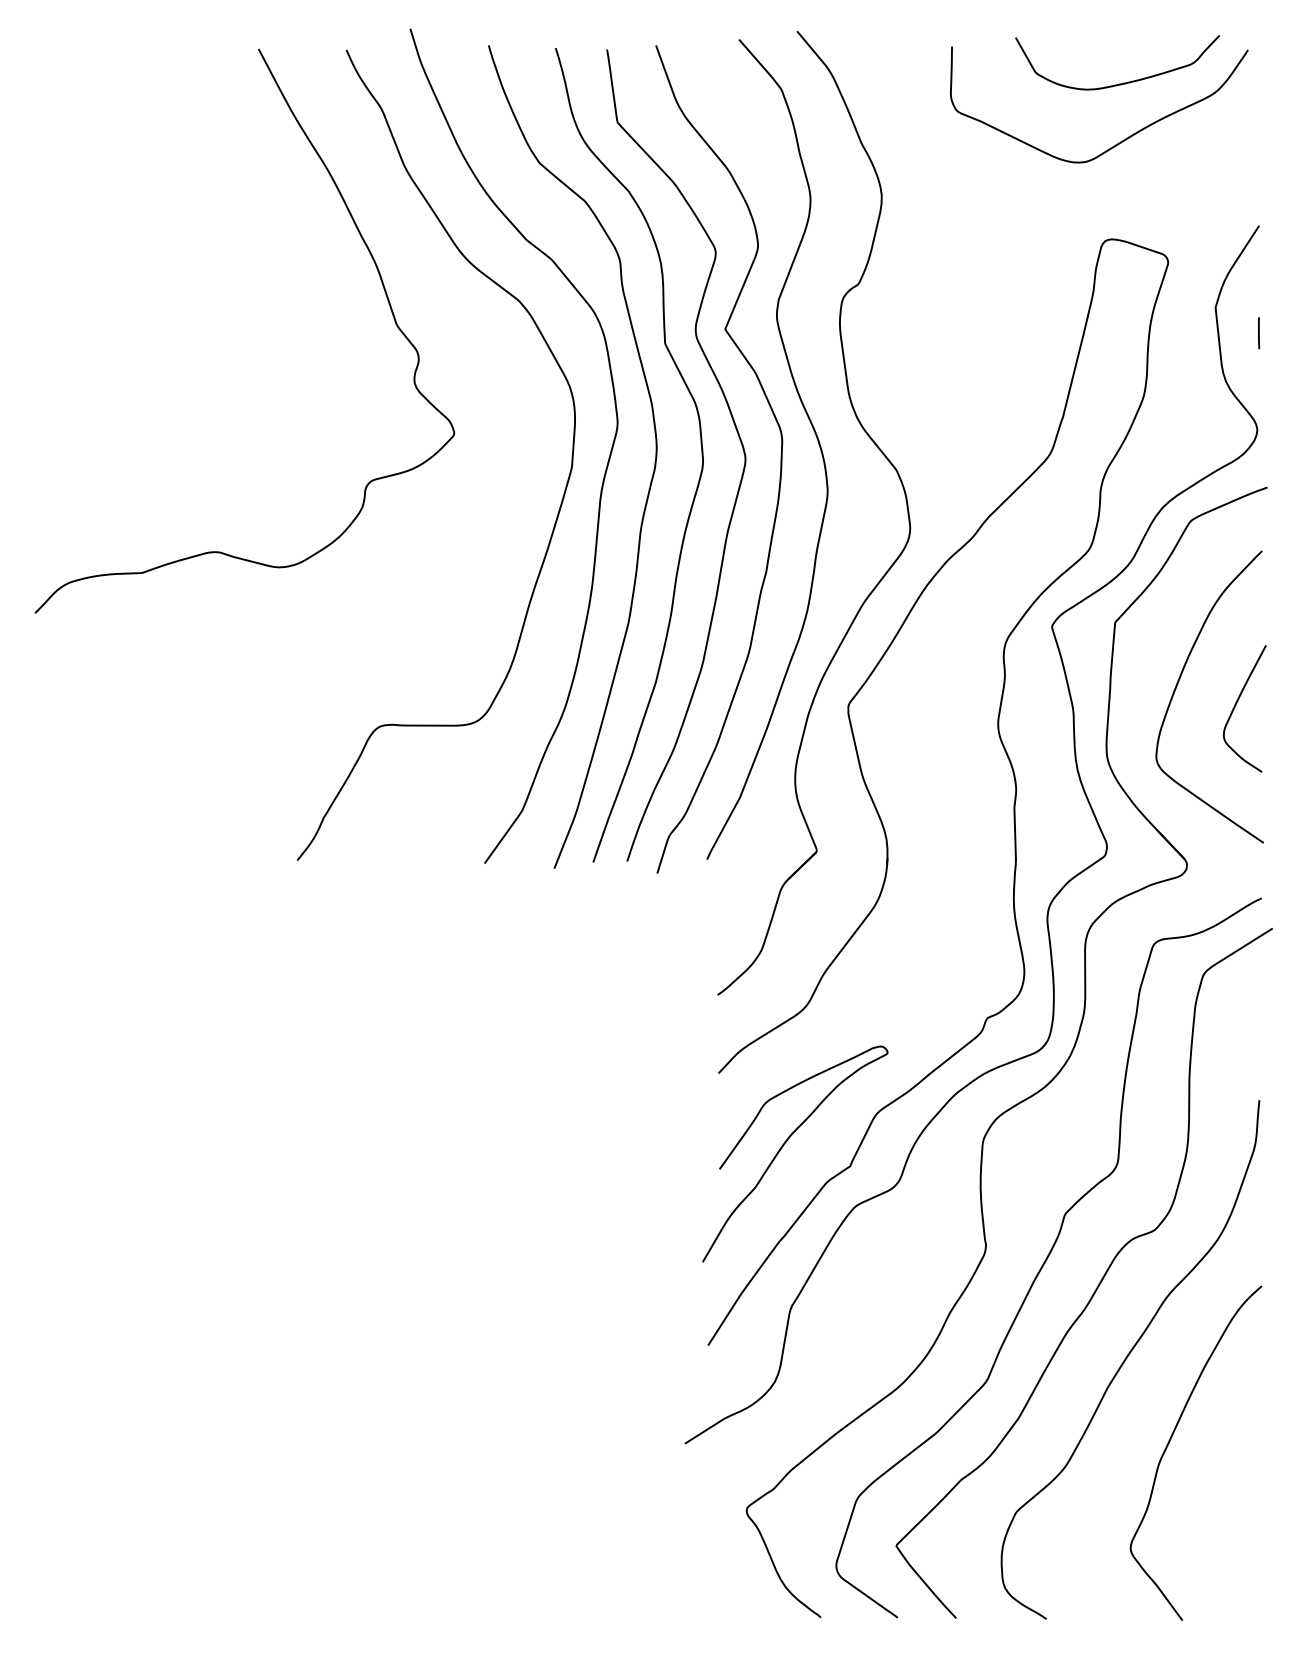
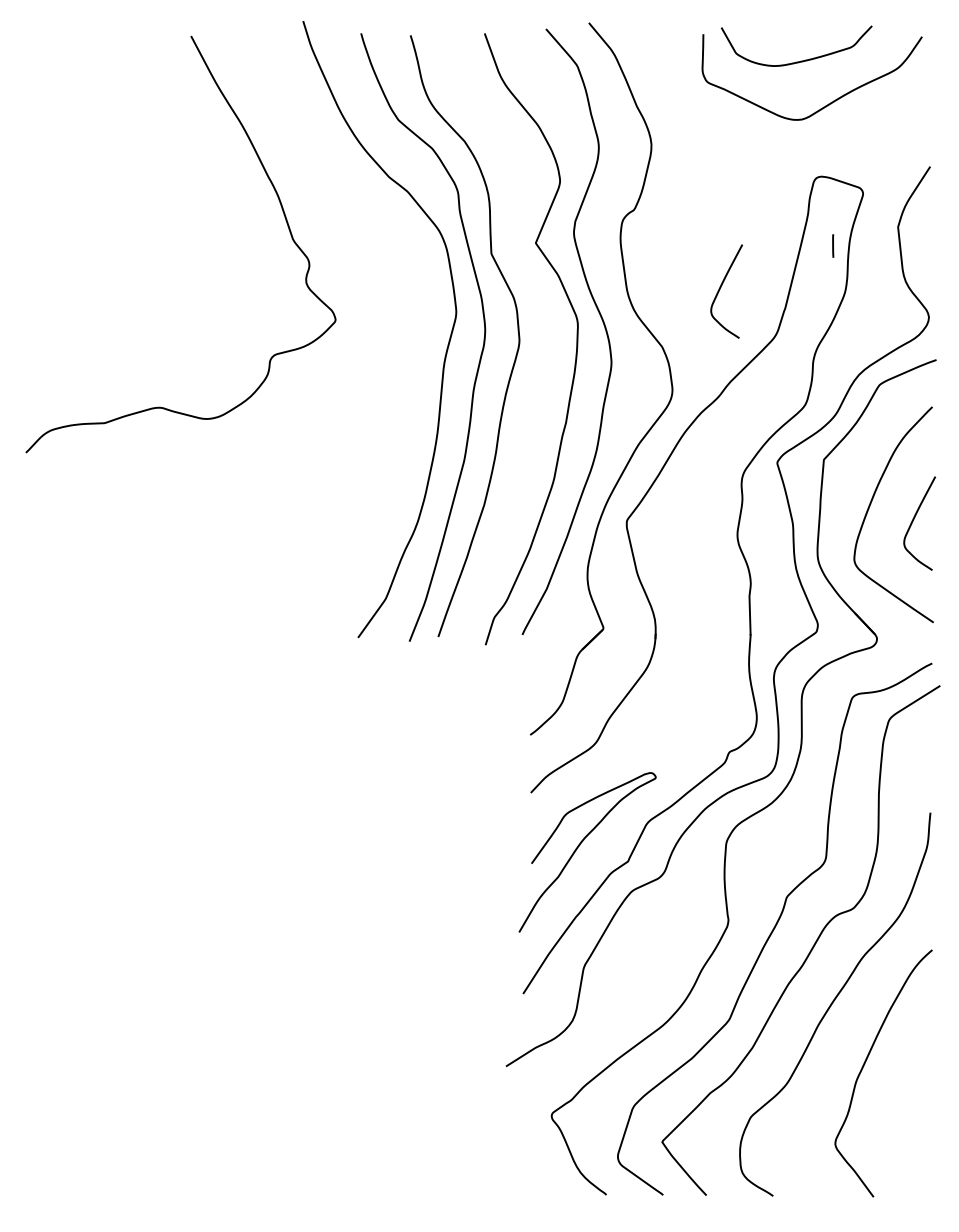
curve: (1122, 82) -> (800, 60), moved
line: (1259, 332) -> (833, 245), moved
curve: (975, 392) -> (720, 289), added
curve: (736, 434) -> (544, 320), removed
curve: (562, 494) -> (415, 365), removed

